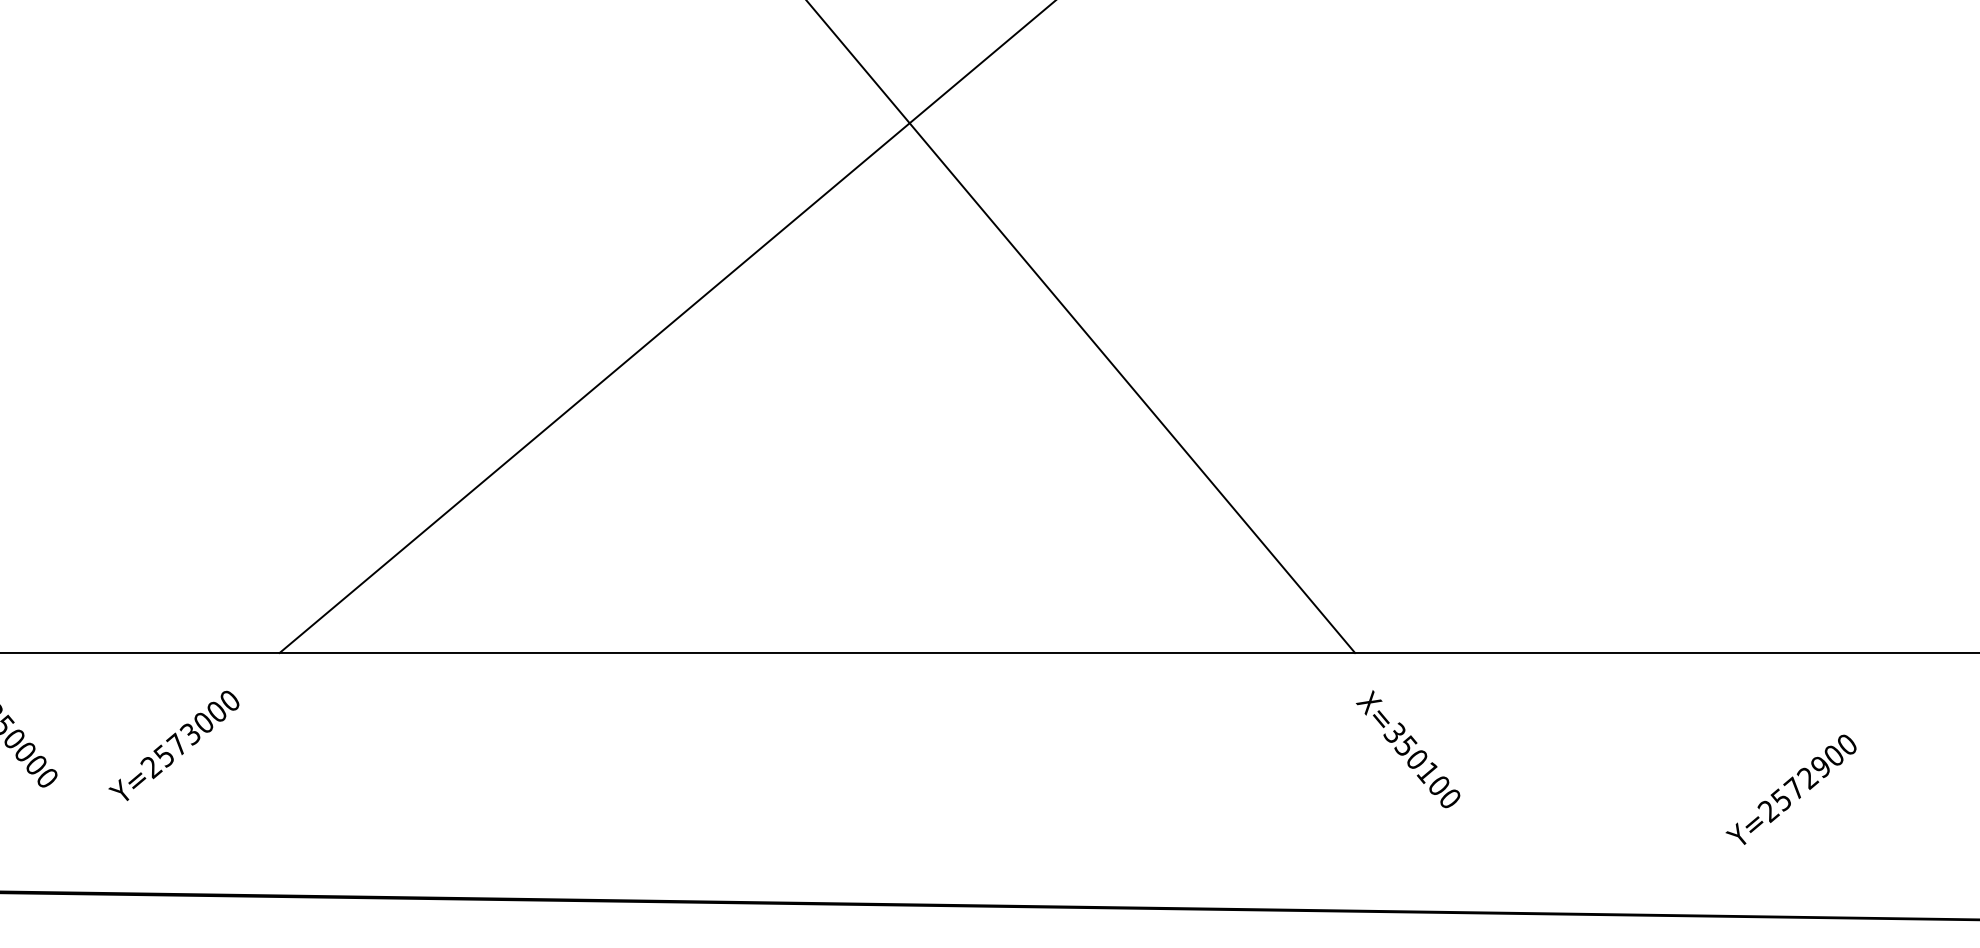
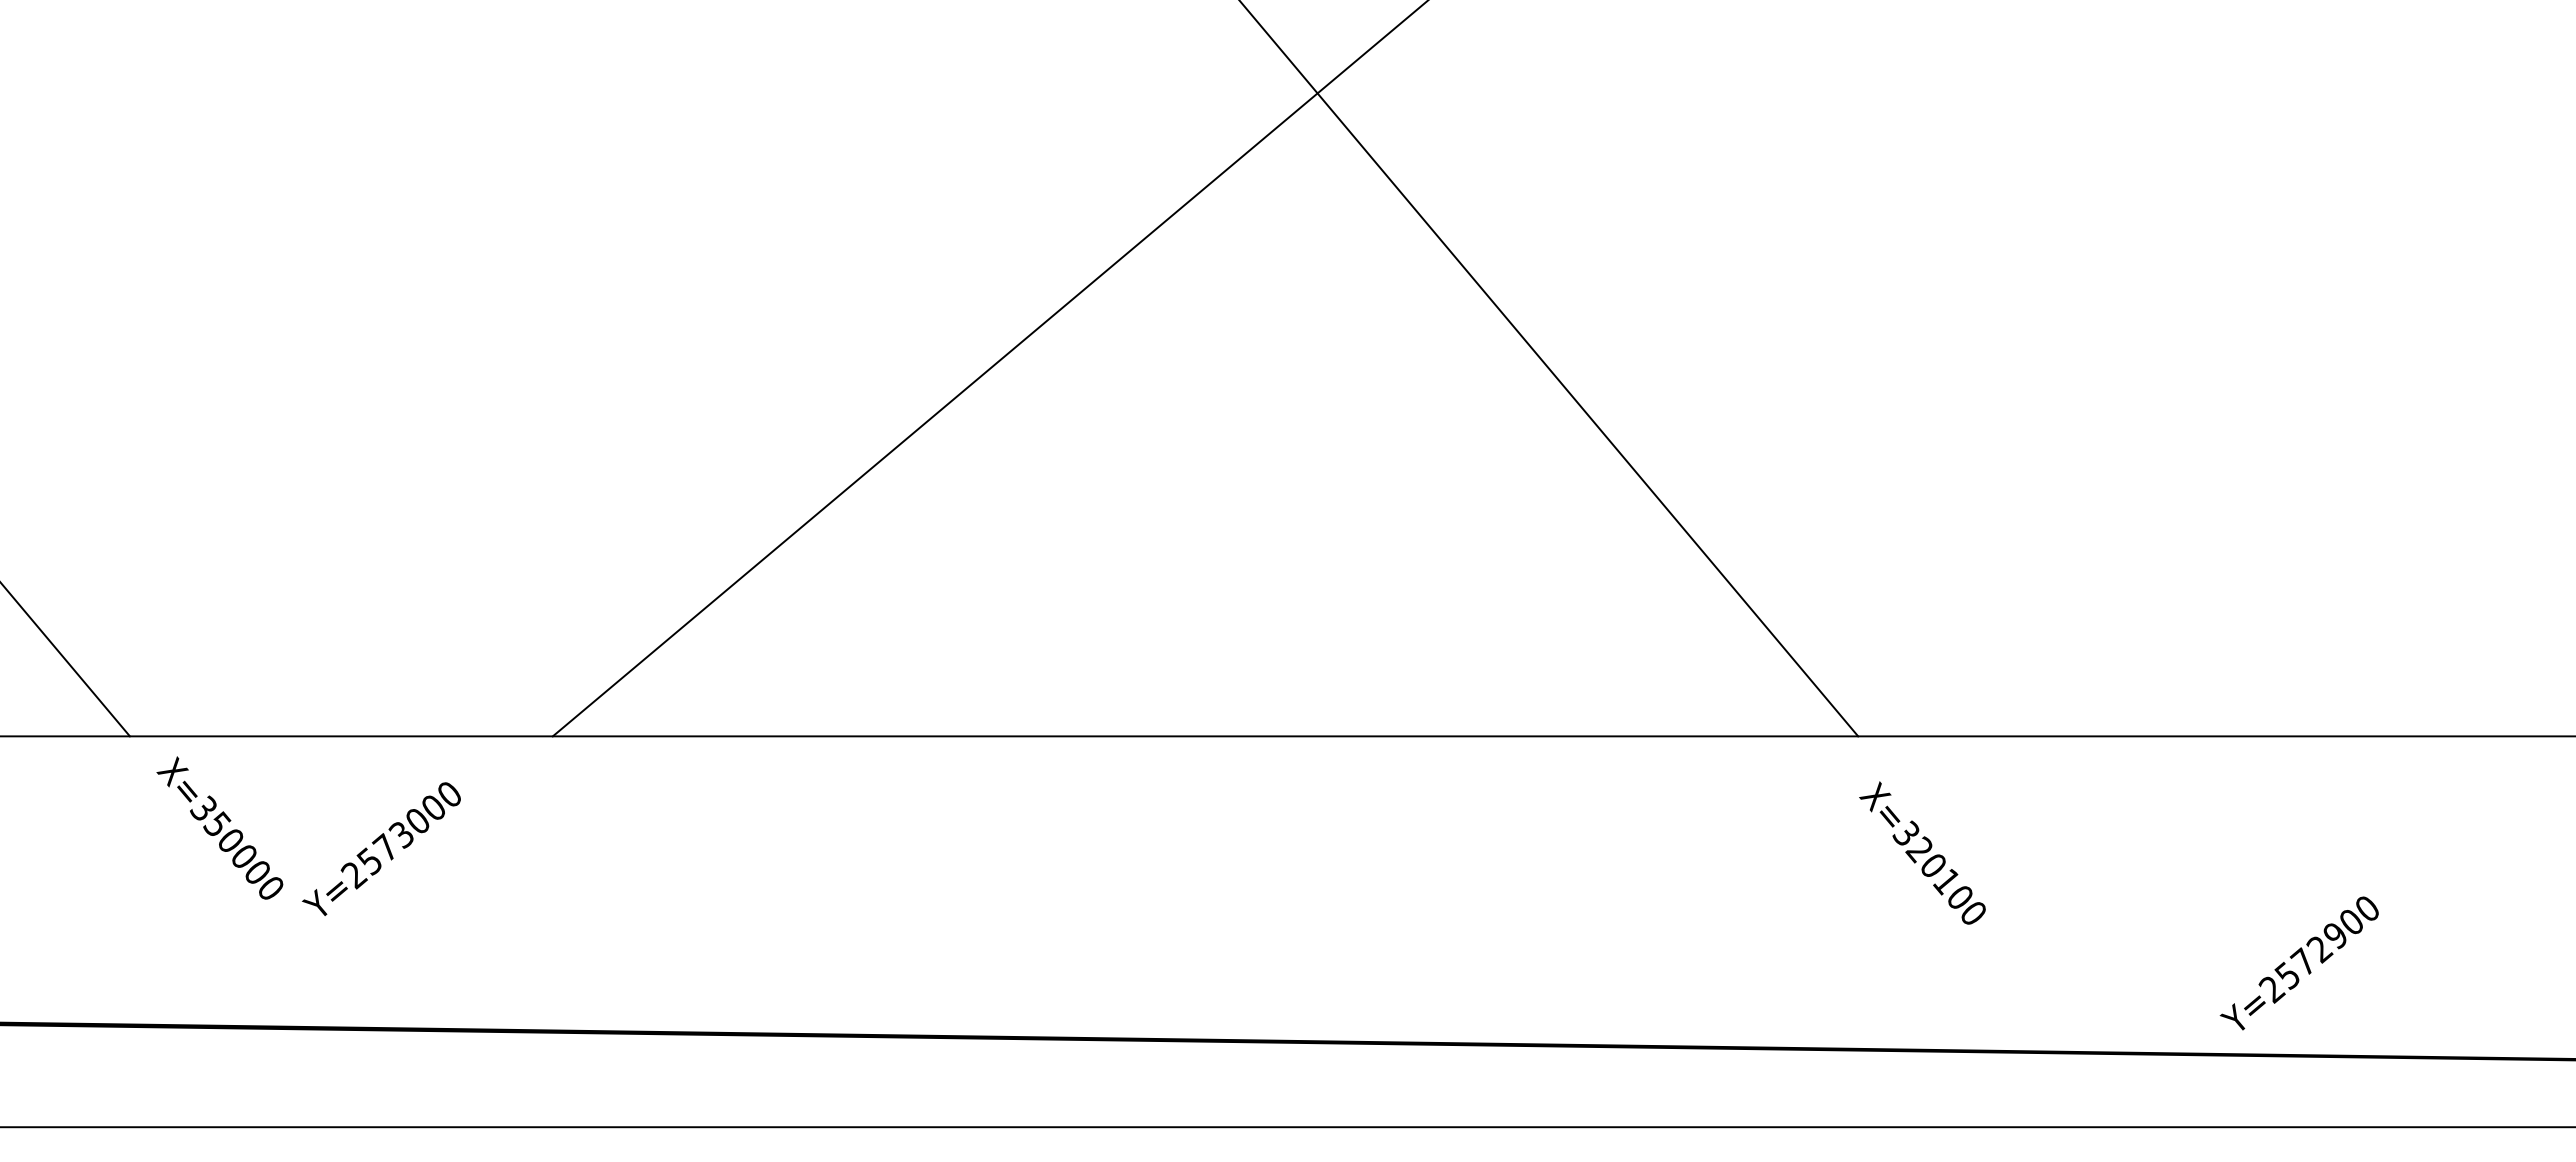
text: (173, 745) -> (381, 848), moved
text: (1405, 746) -> (1919, 849), X=350100 -> X=320100
text: (1790, 789) -> (2298, 963), moved

